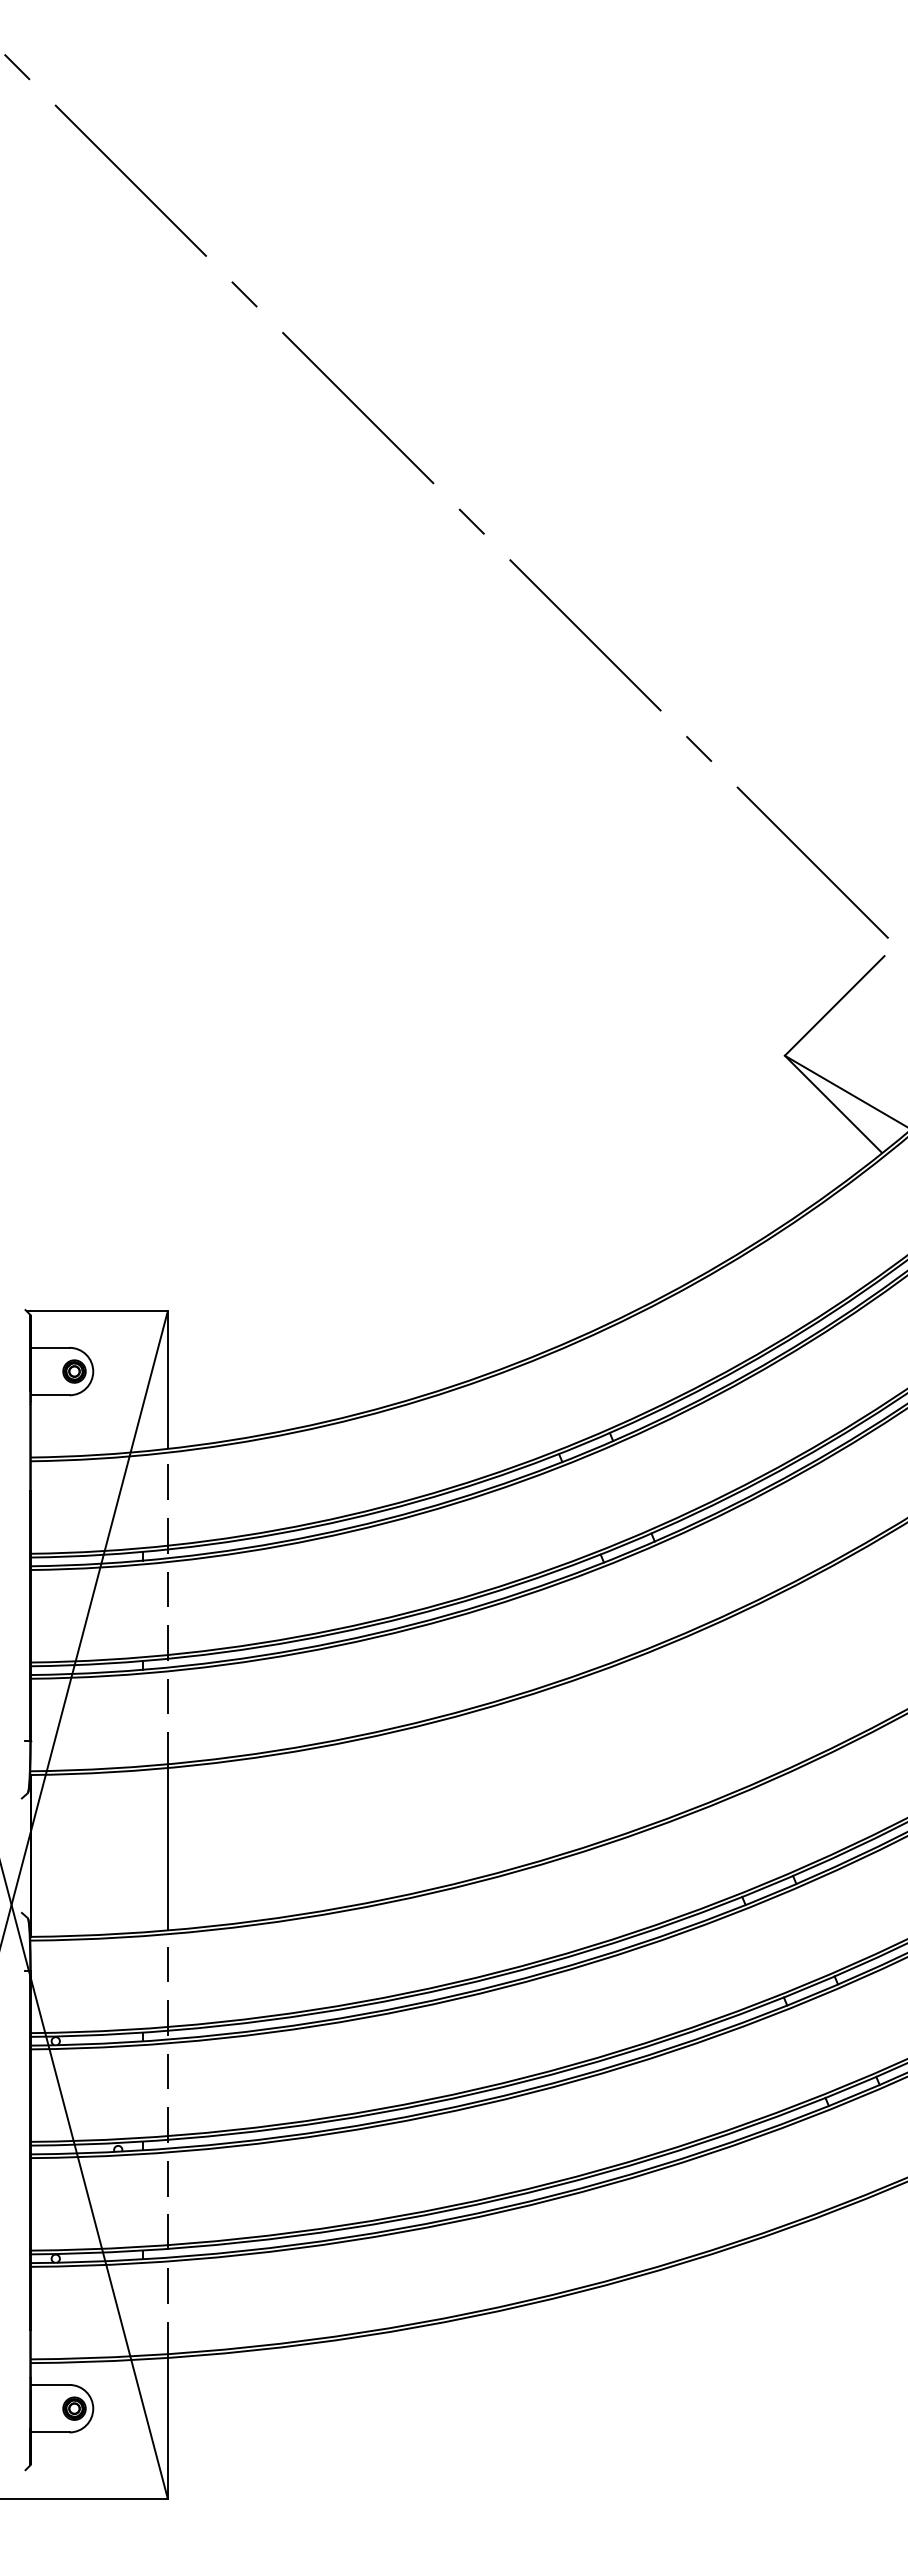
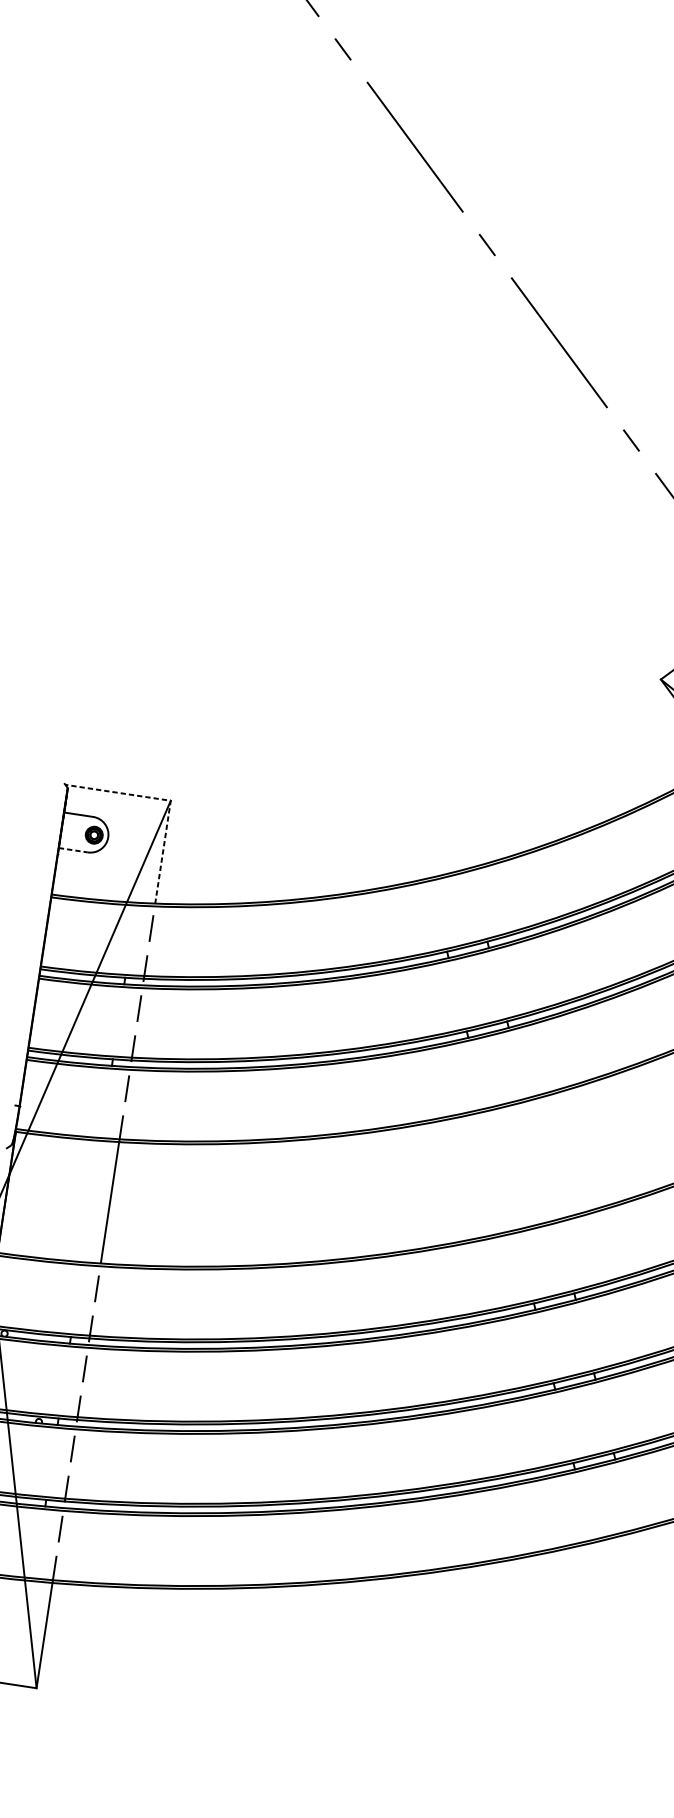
line: (165, 1311) -> (169, 800), solid -> dashed
line: (50, 1395) -> (73, 850), solid -> dashed

